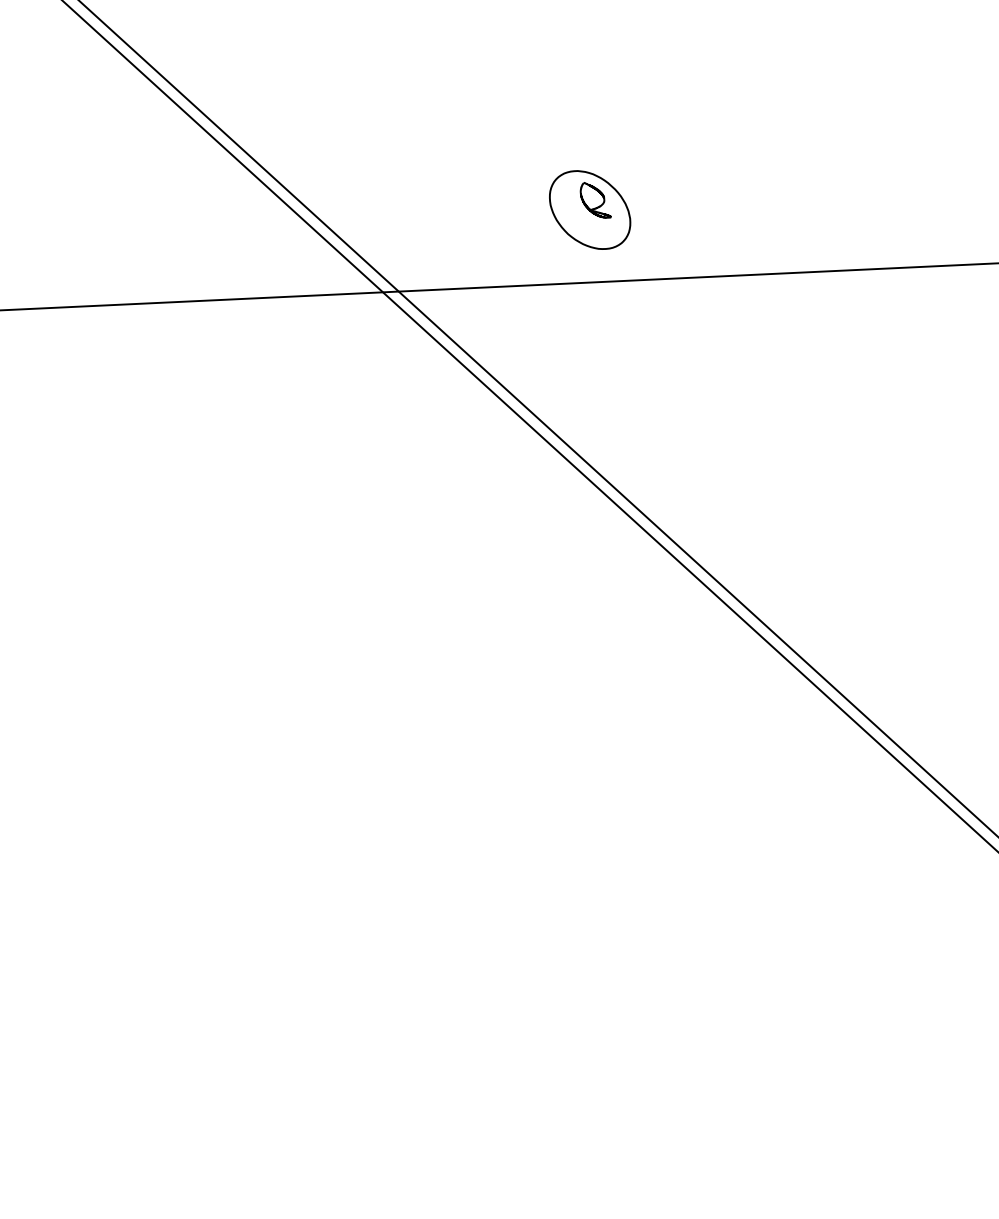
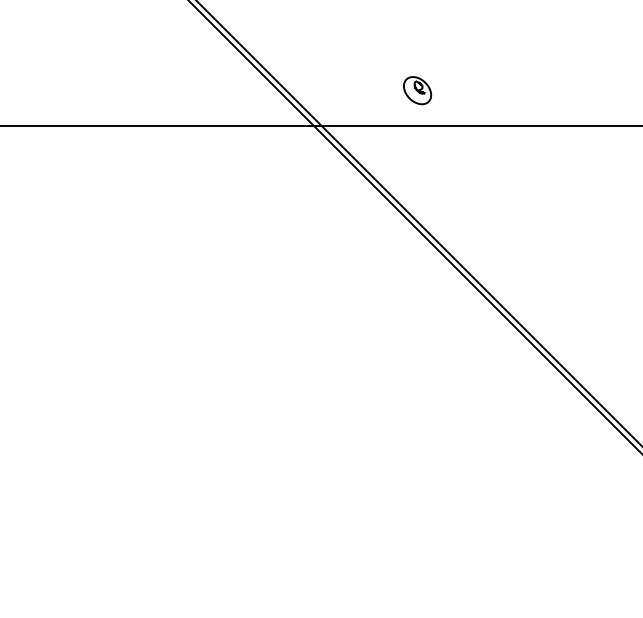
part: (589, 209) -> (417, 90), size x0.7

